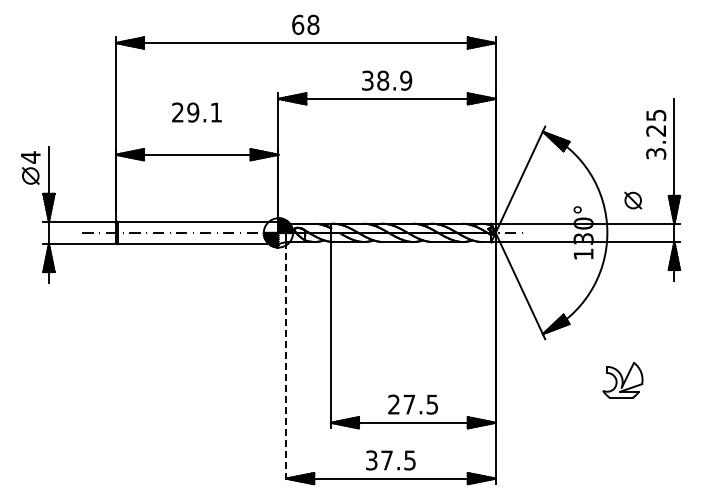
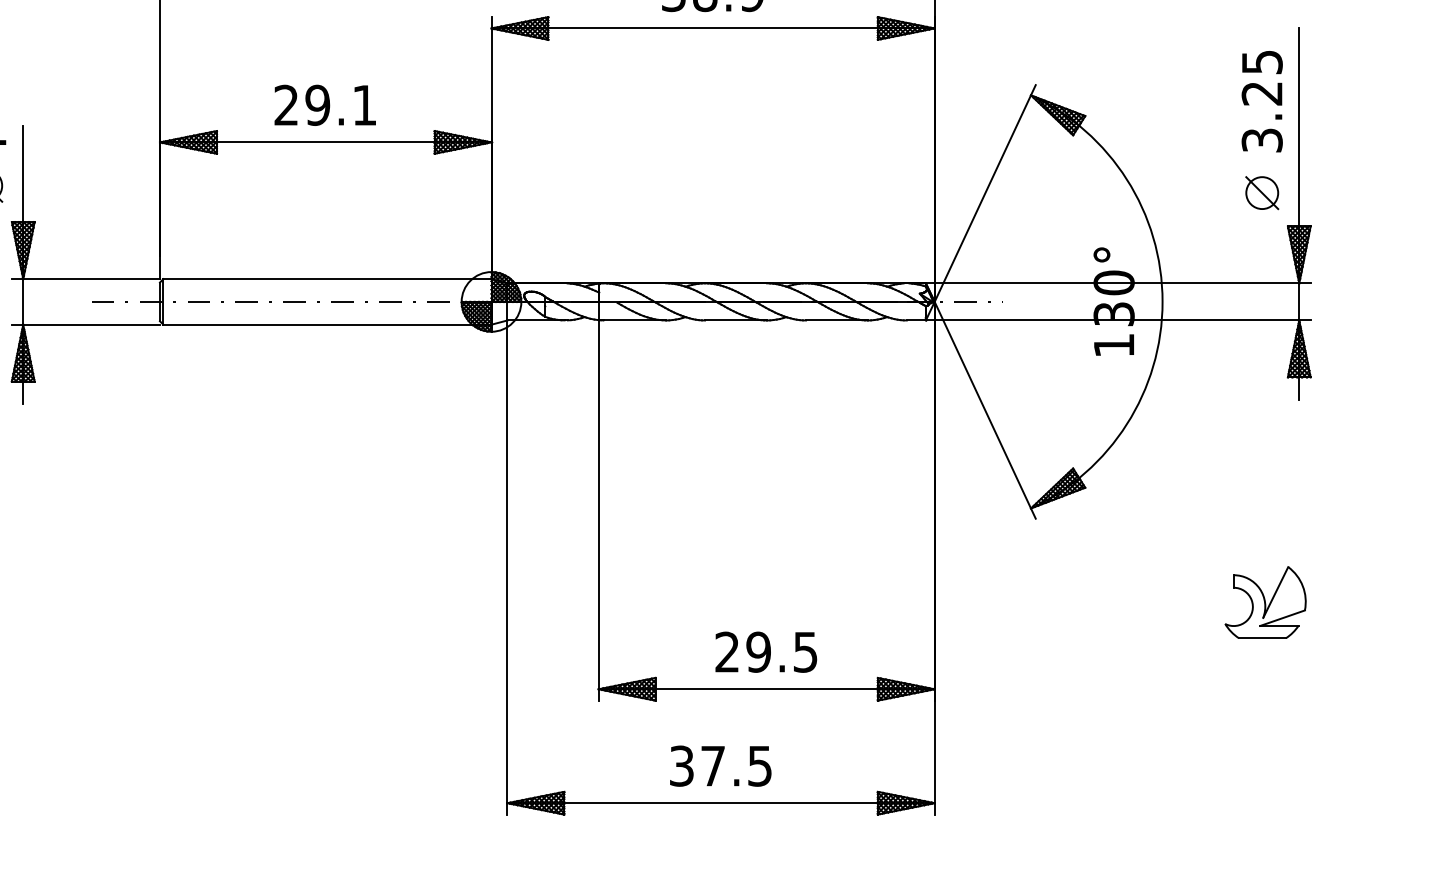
text: (196, 112) -> (324, 105), moved
part: (633, 200) -> (1262, 192), moved
line: (286, 363) -> (507, 568), dashed -> solid
part: (622, 379) -> (1264, 600), moved
text: (409, 404) -> (758, 651), 27.5 -> 29.5

